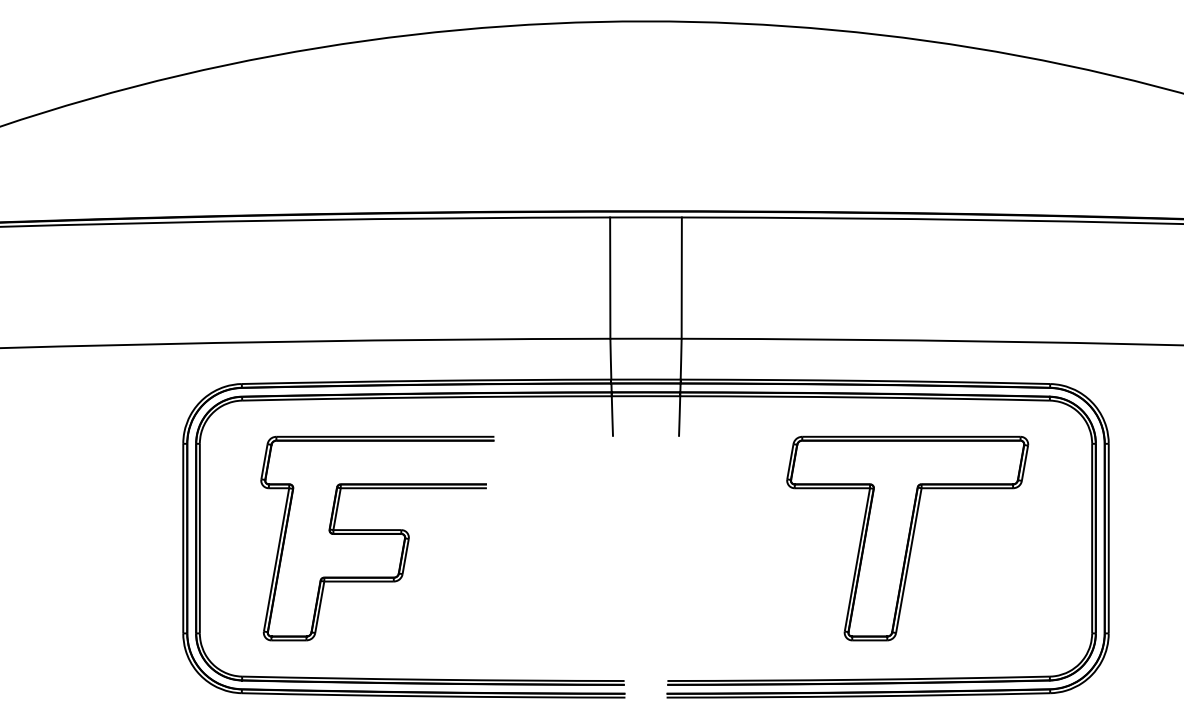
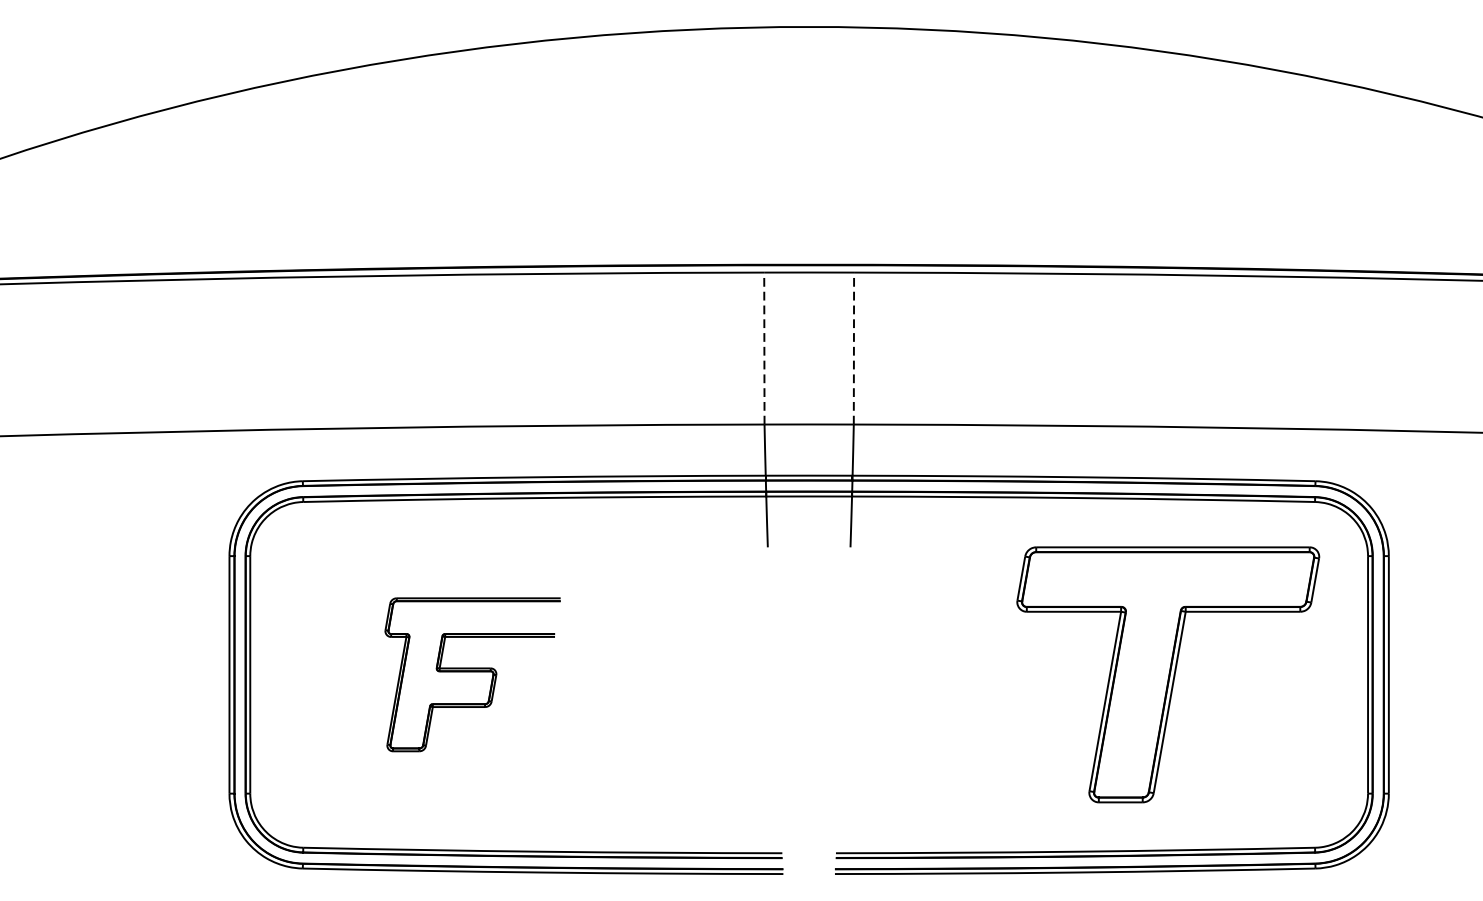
line: (610, 278) -> (764, 349), solid -> dashed
line: (681, 278) -> (853, 349), solid -> dashed
part: (377, 538) -> (472, 674), size x0.6
part: (907, 538) -> (1168, 674), moved

